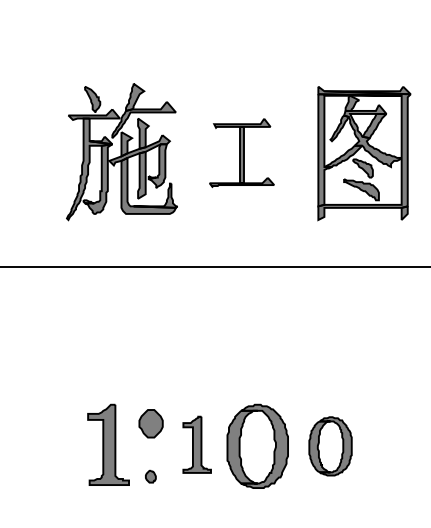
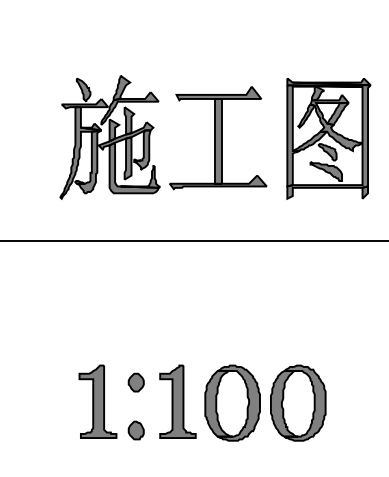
part: (242, 153) -> (218, 138), size x1.67
part: (150, 423) -> (135, 382), size x0.71
part: (196, 444) -> (177, 401), size x1.43
part: (330, 445) -> (298, 402), size x1.43
part: (150, 476) -> (135, 430), size x1.67

